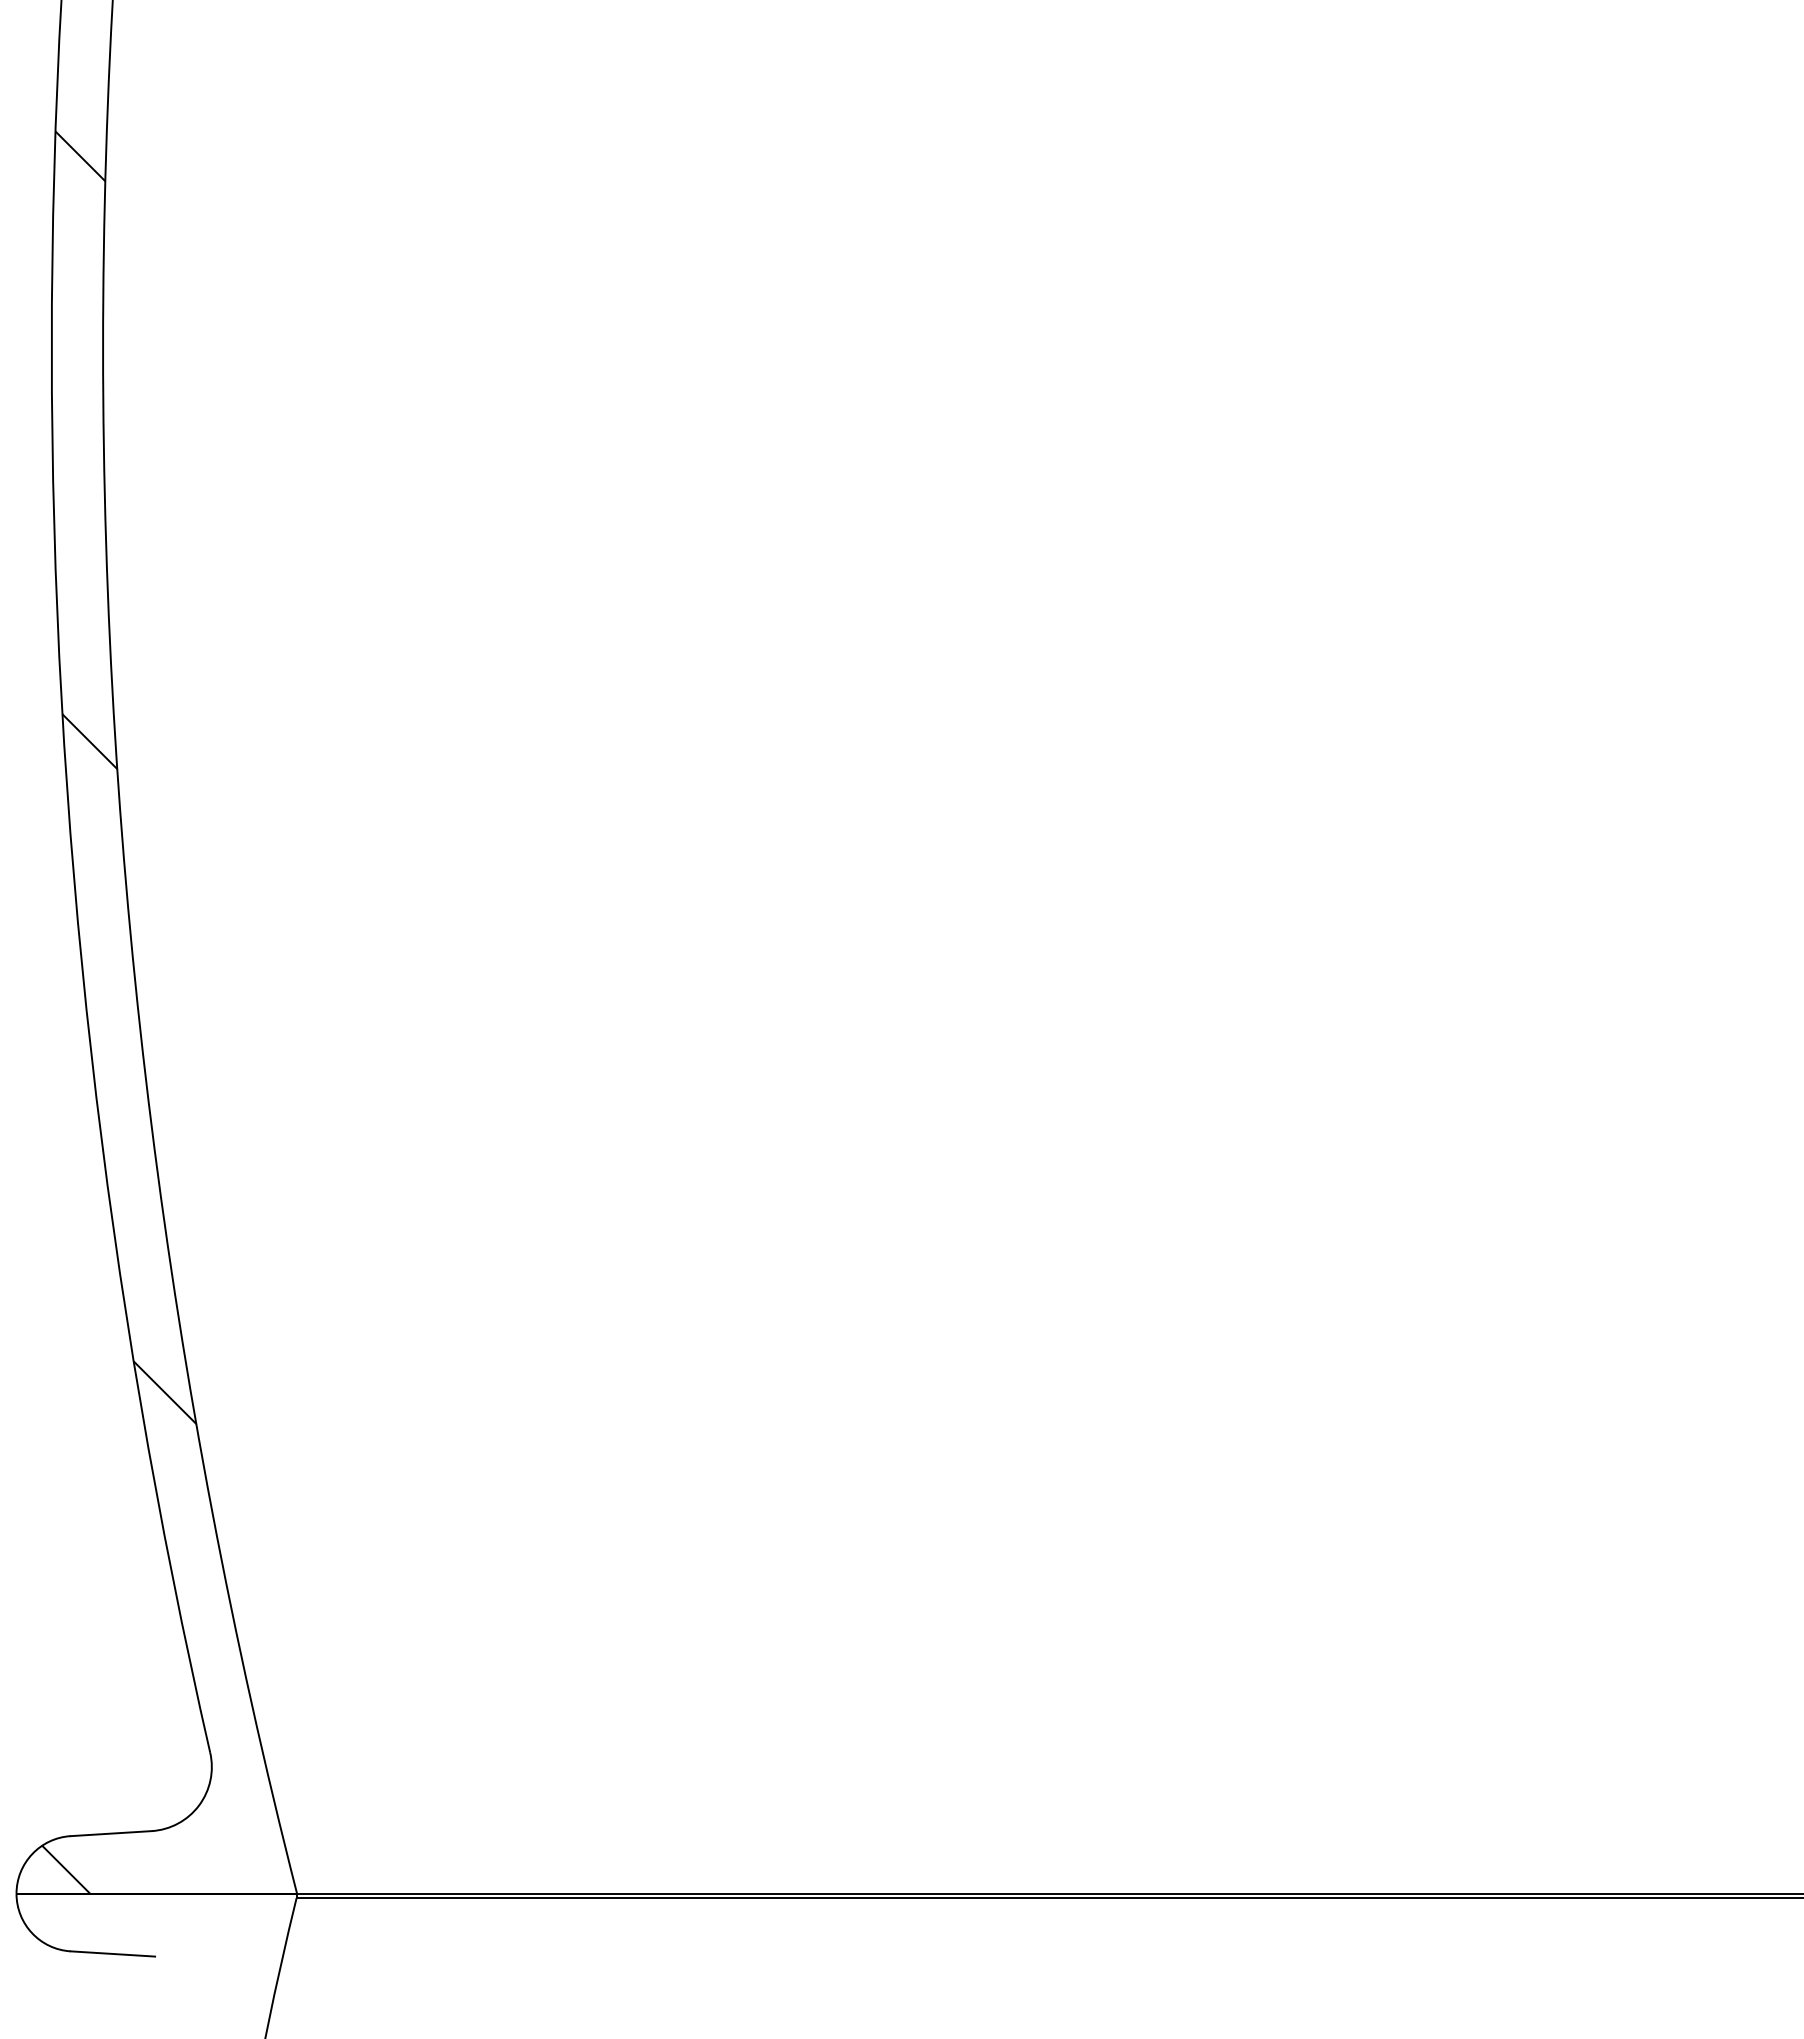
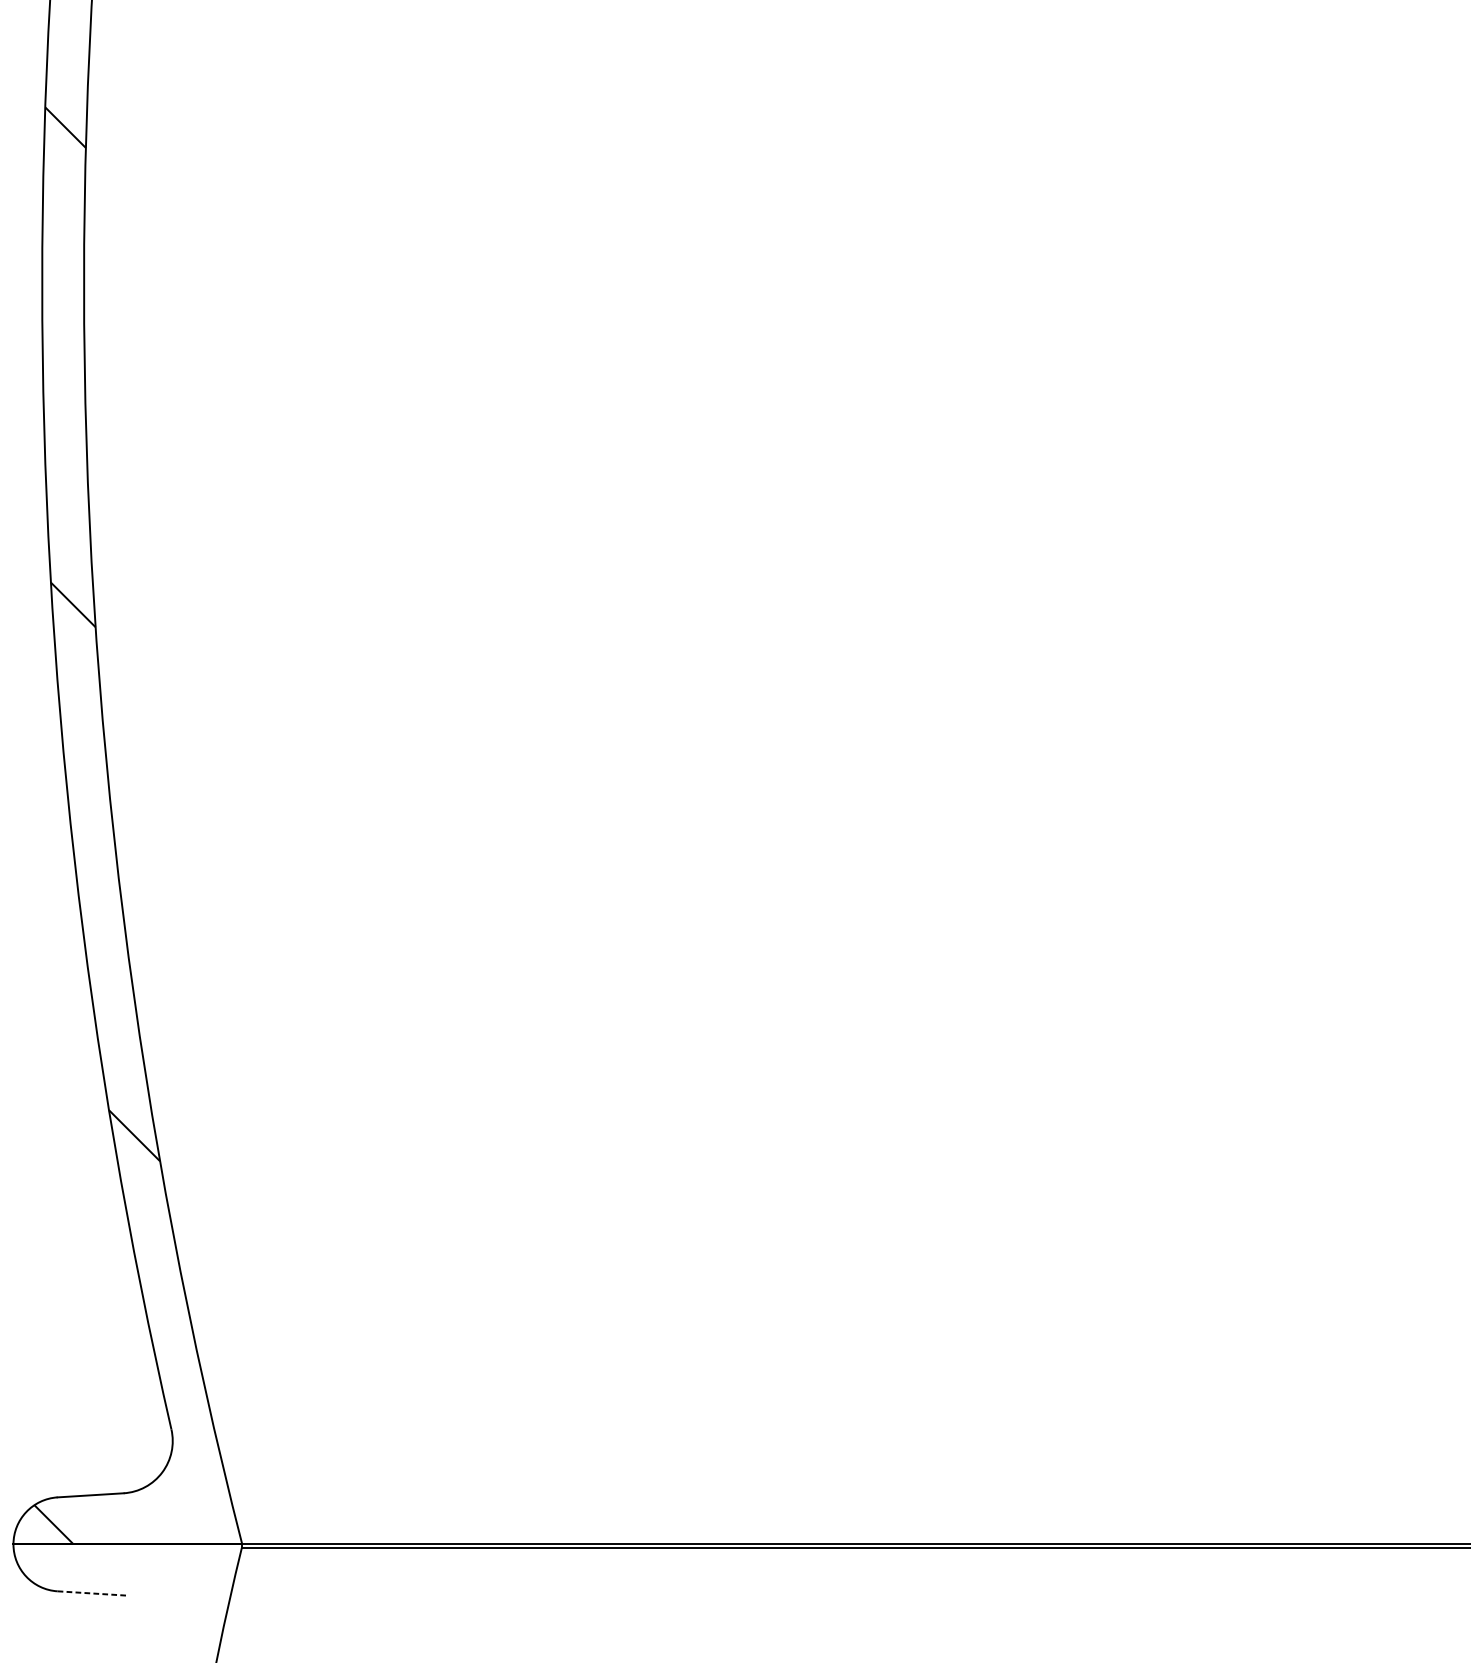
line: (113, 1953) -> (92, 1593), solid -> dashed

